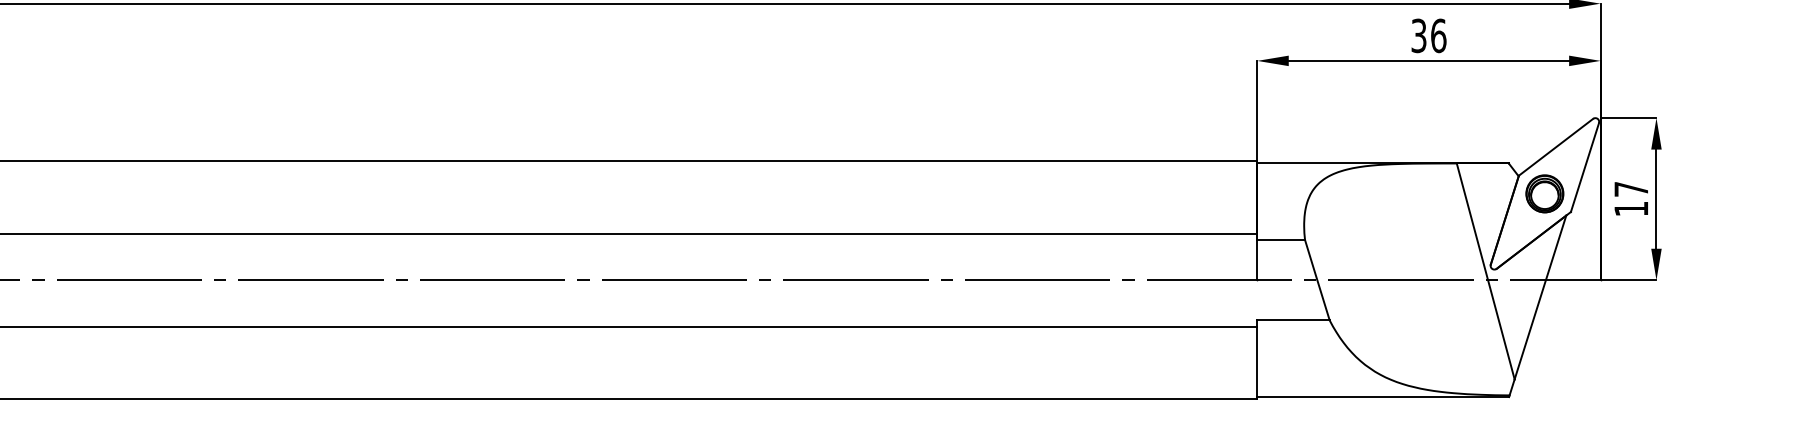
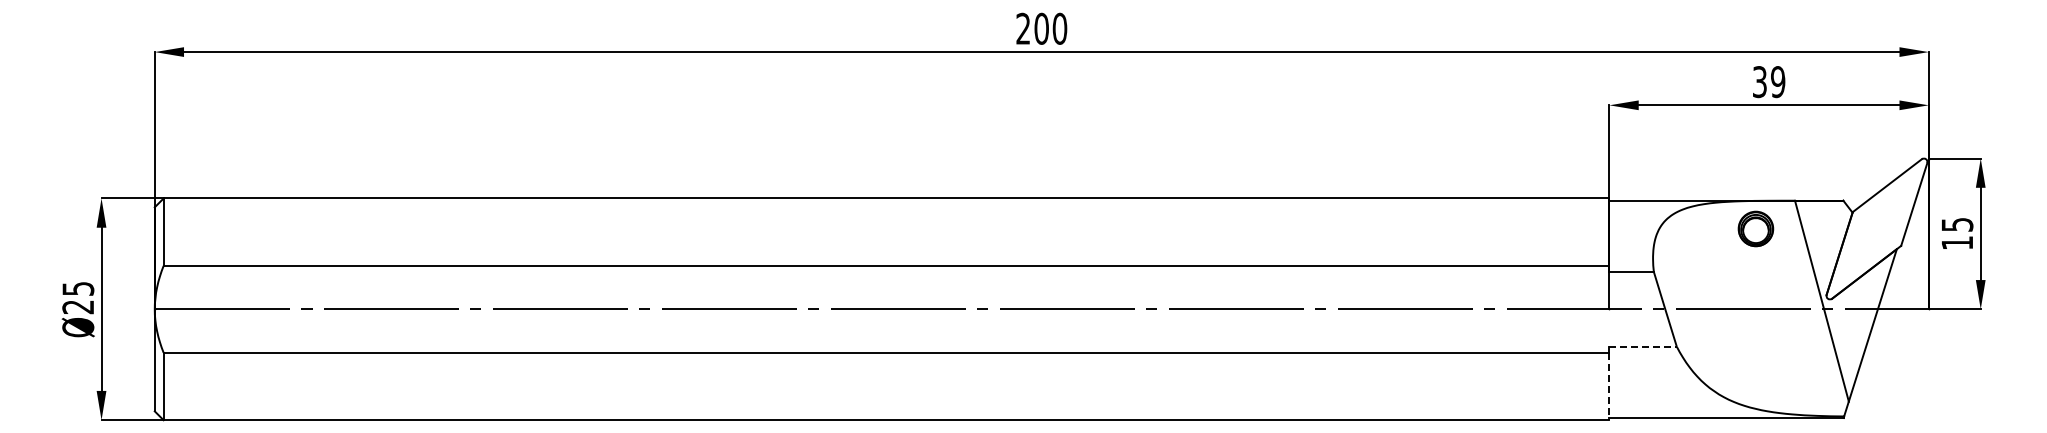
text: (1439, 36) -> (1778, 82), 36 -> 39
text: (1631, 189) -> (1957, 224), 17 -> 15
part: (1544, 193) -> (1755, 228), moved
line: (1293, 320) -> (1643, 346), solid -> dashed
line: (1257, 363) -> (1609, 386), solid -> dashed

